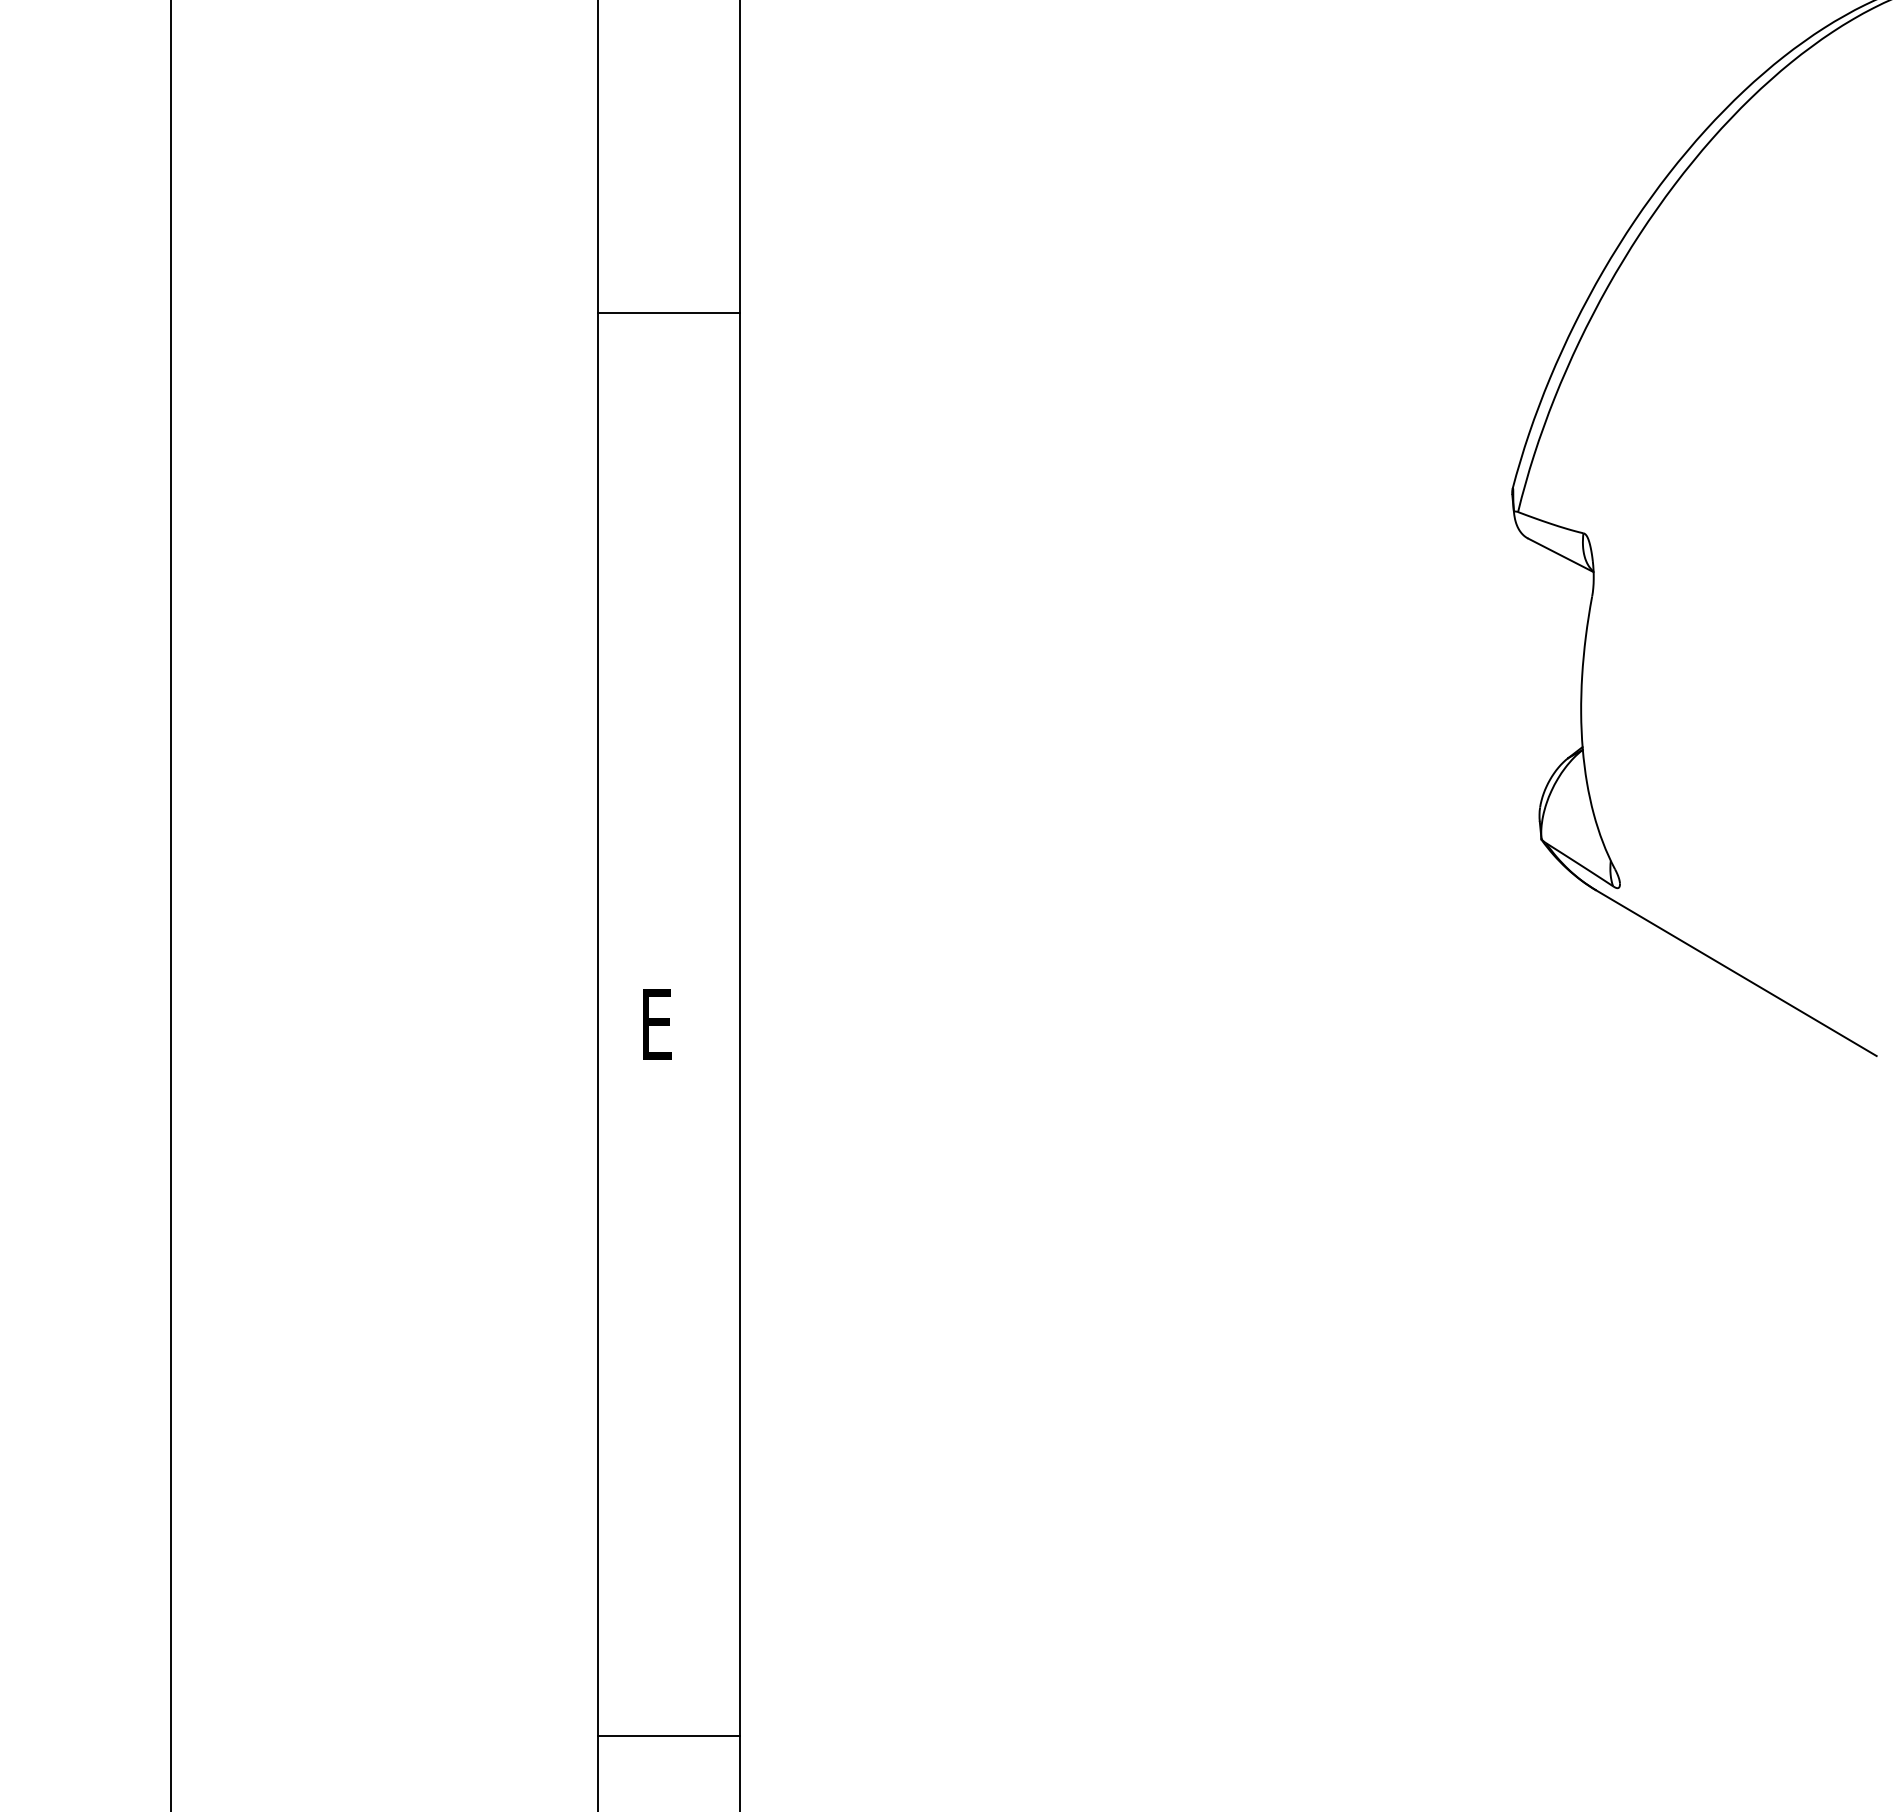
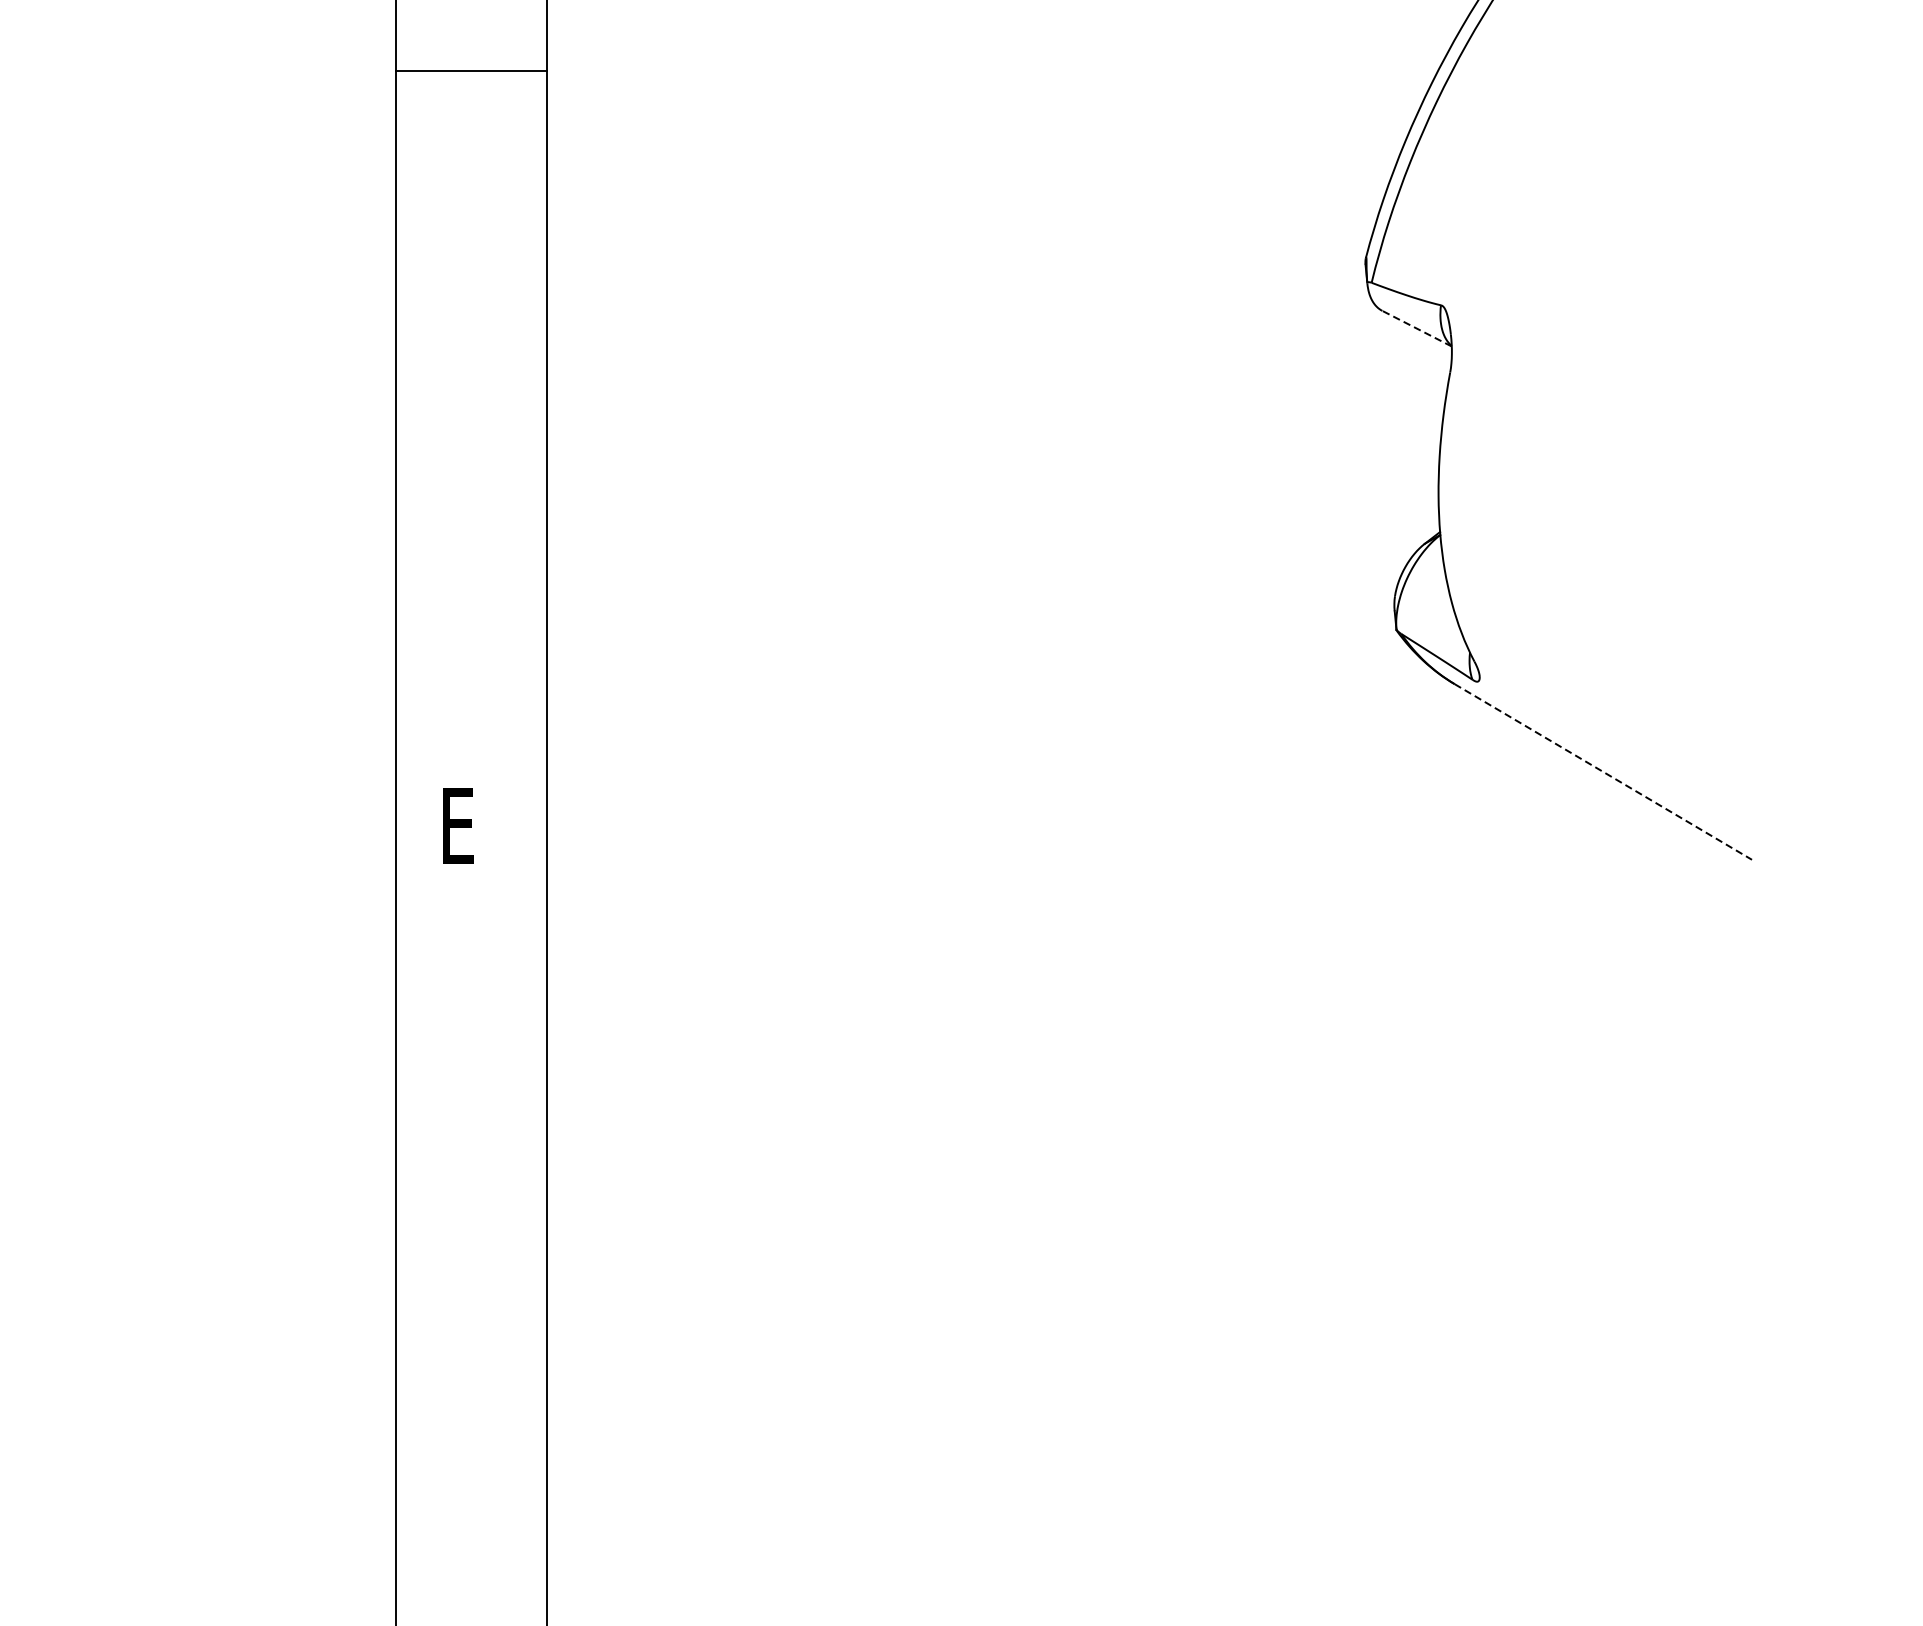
line: (1560, 555) -> (1416, 328), solid -> dashed
line: (1736, 973) -> (1603, 772), solid -> dashed
line: (668, 1735) -> (470, 1580), removed

